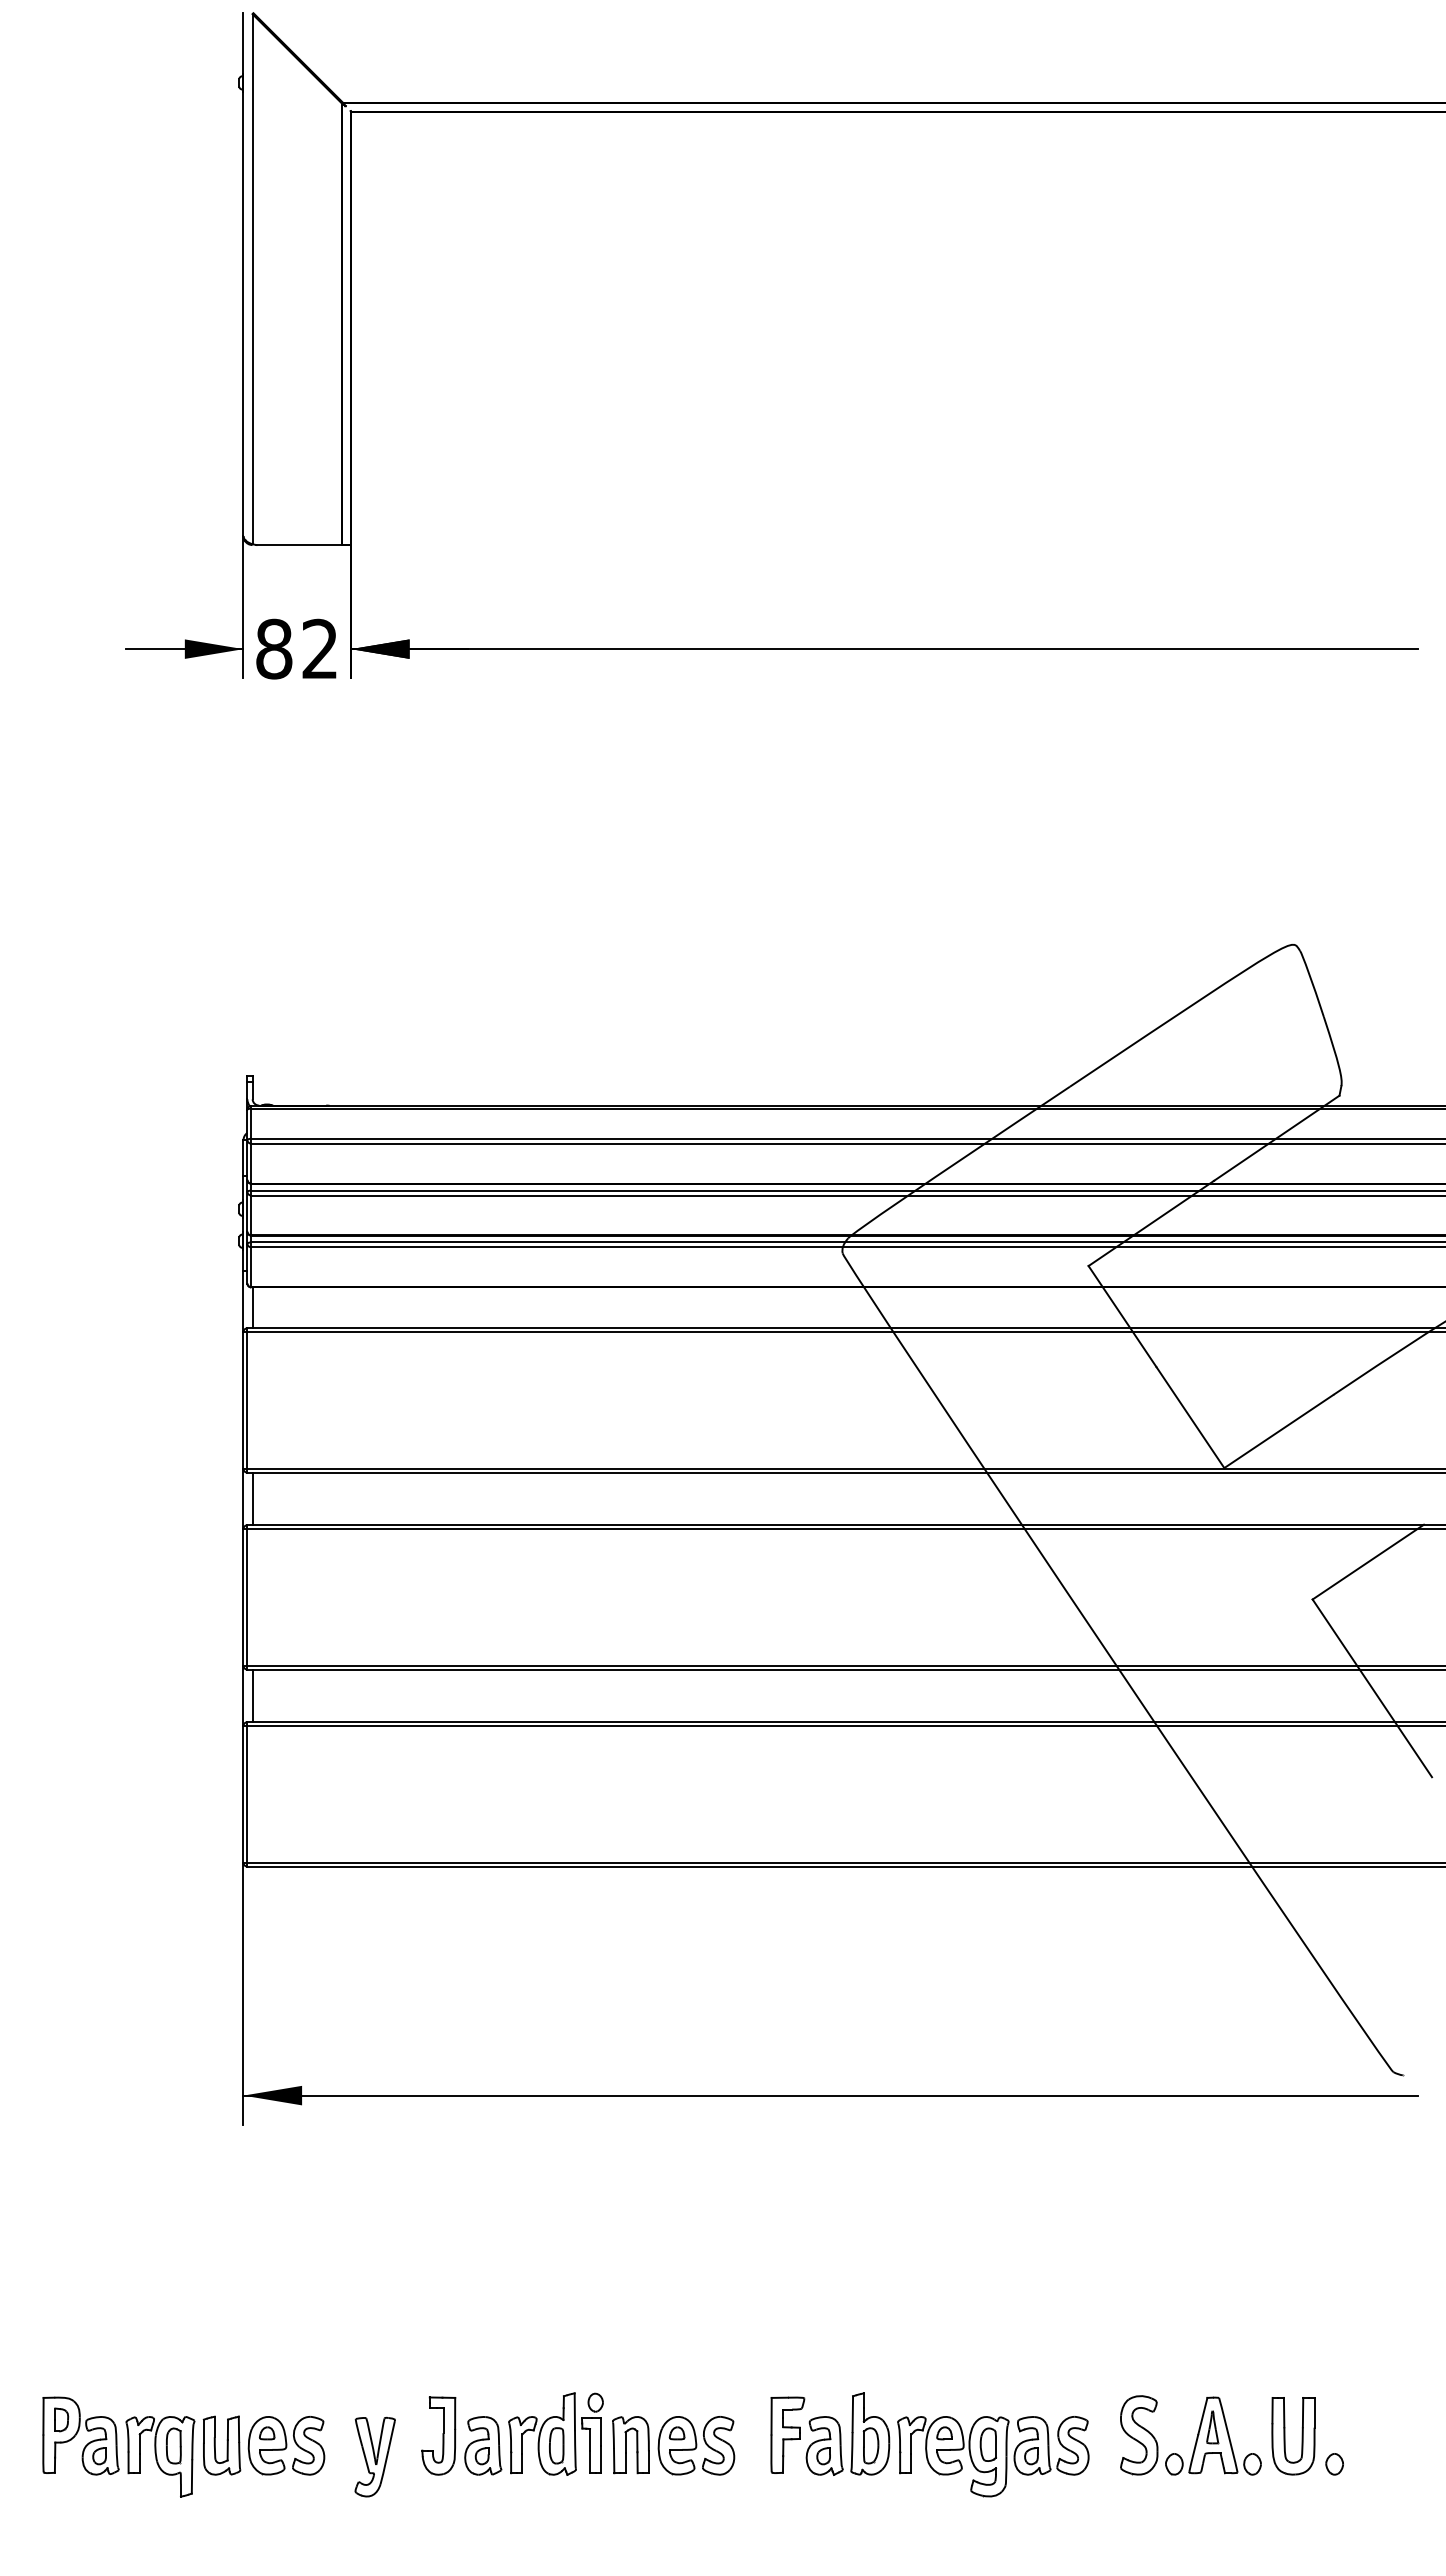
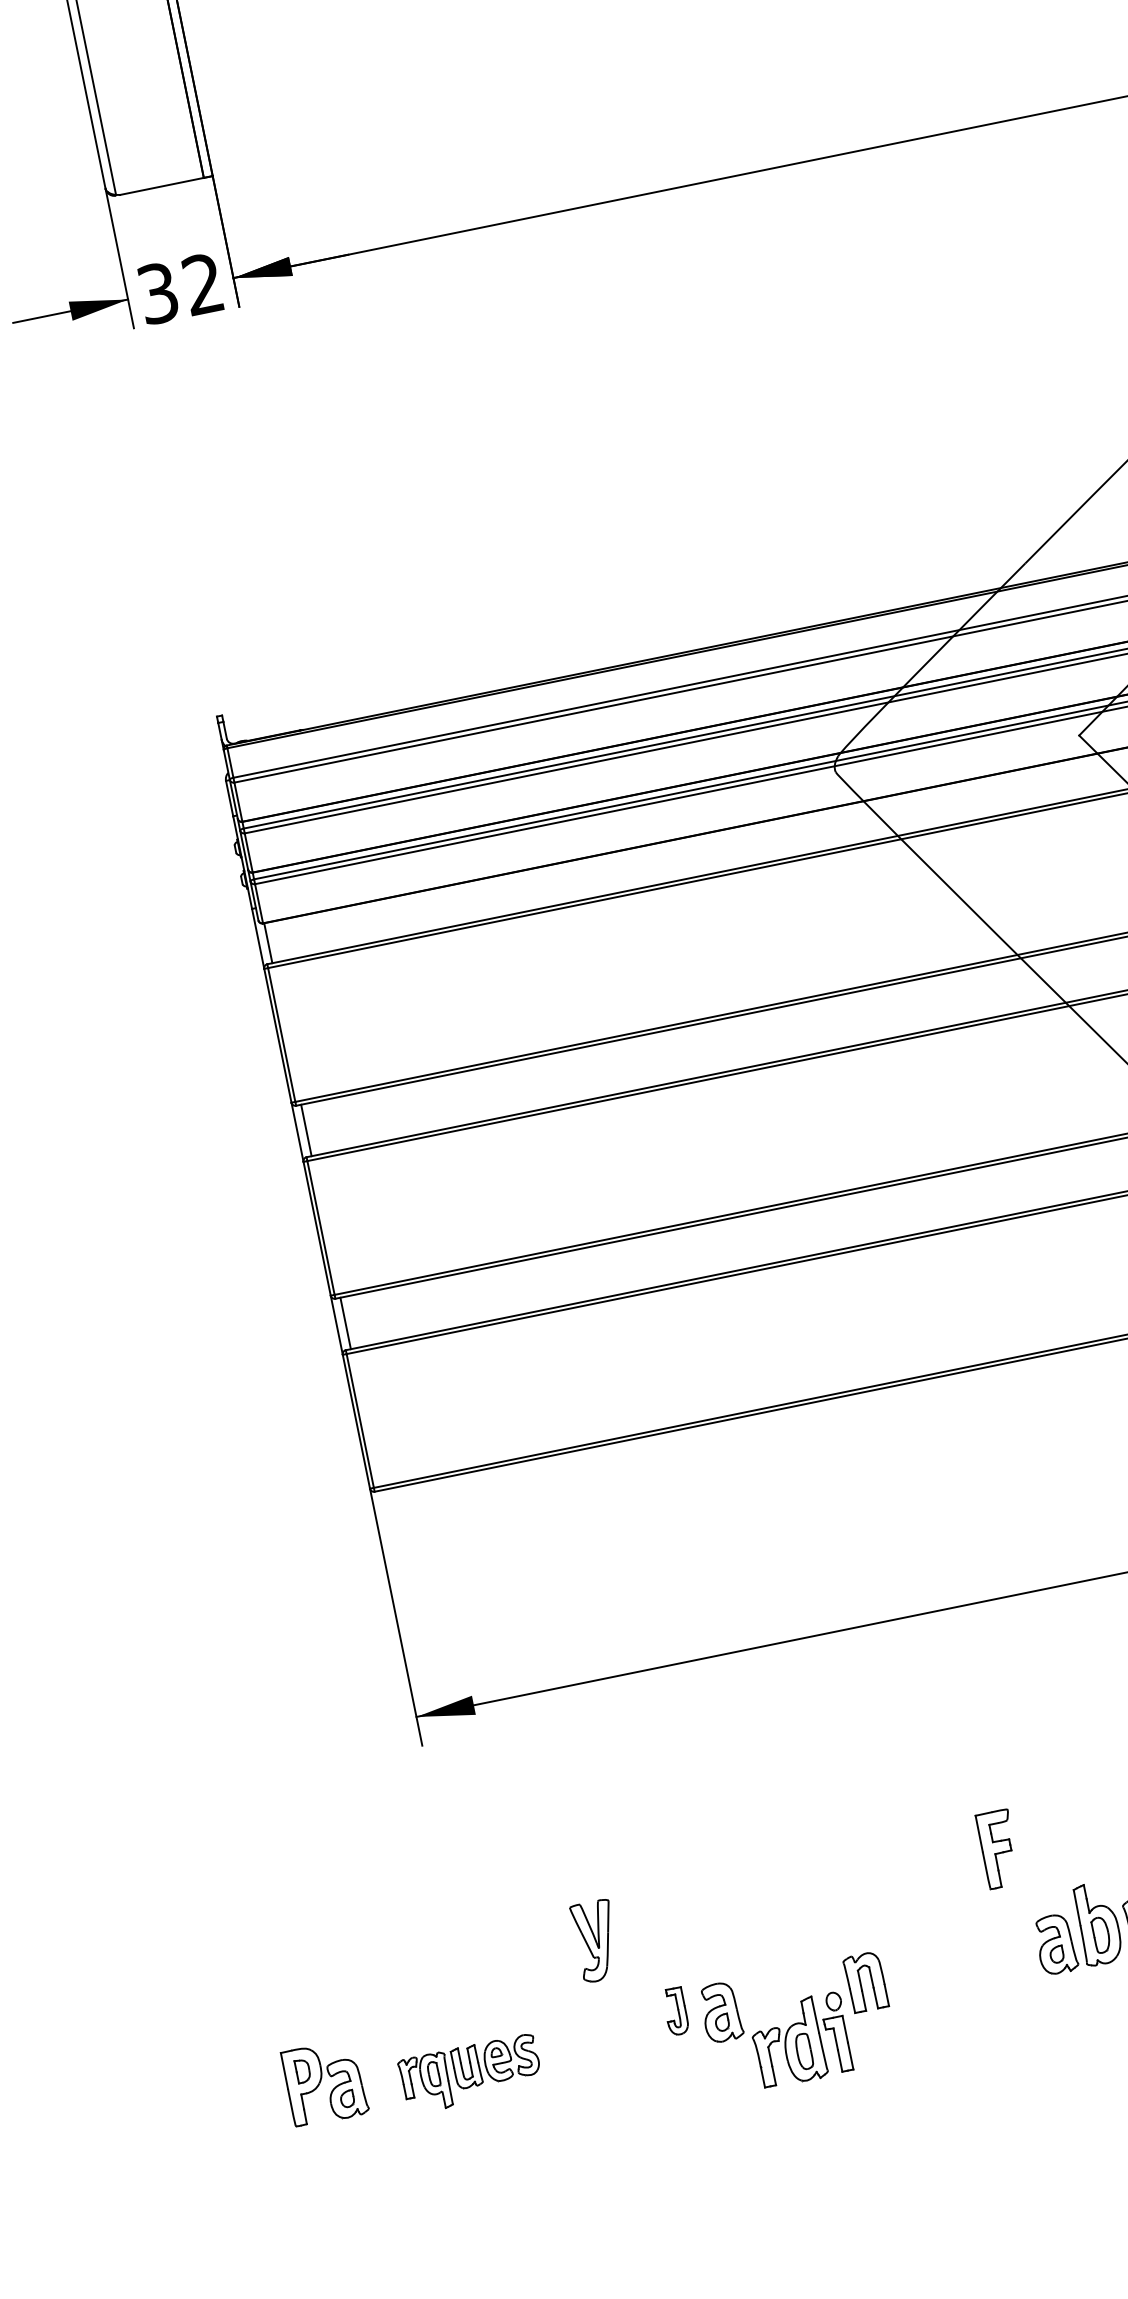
text: (274, 648) -> (158, 292), 82 -> 32
part: (555, 2433) -> (800, 2039), moved
part: (787, 2434) -> (998, 1848), moved
part: (438, 2435) -> (675, 2011), size x0.6
part: (696, 2445) -> (930, 1969), removed
part: (225, 2456) -> (470, 2074), size x0.7
part: (374, 2456) -> (595, 1940), moved

